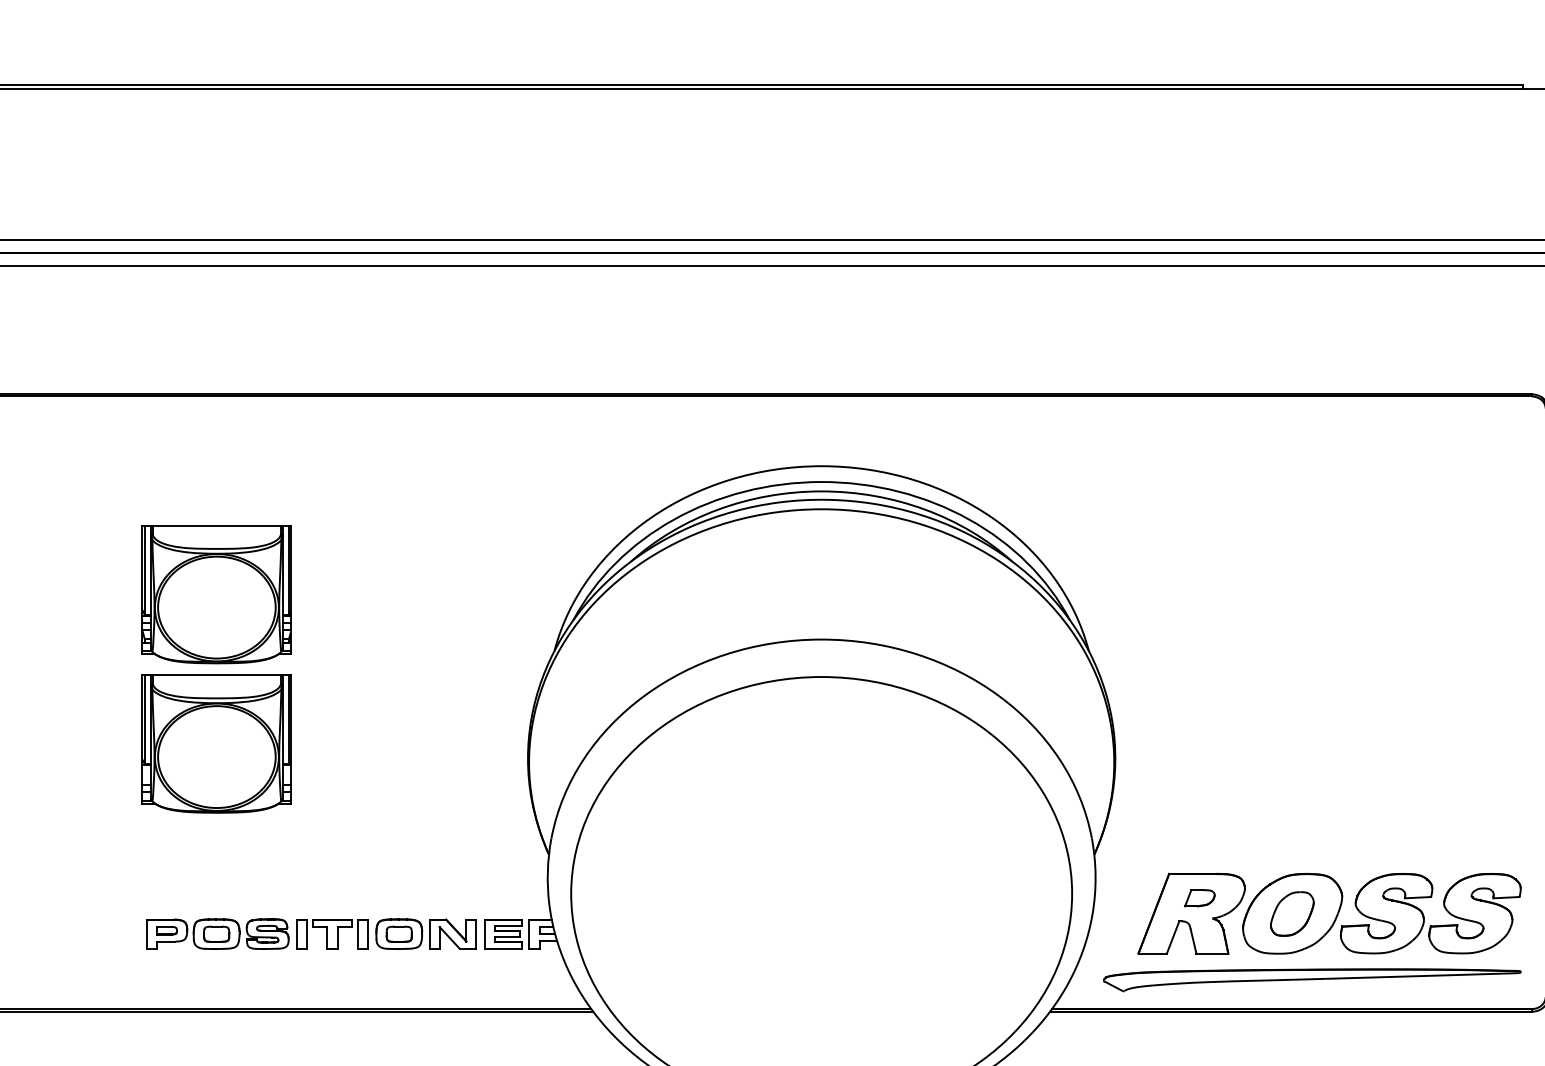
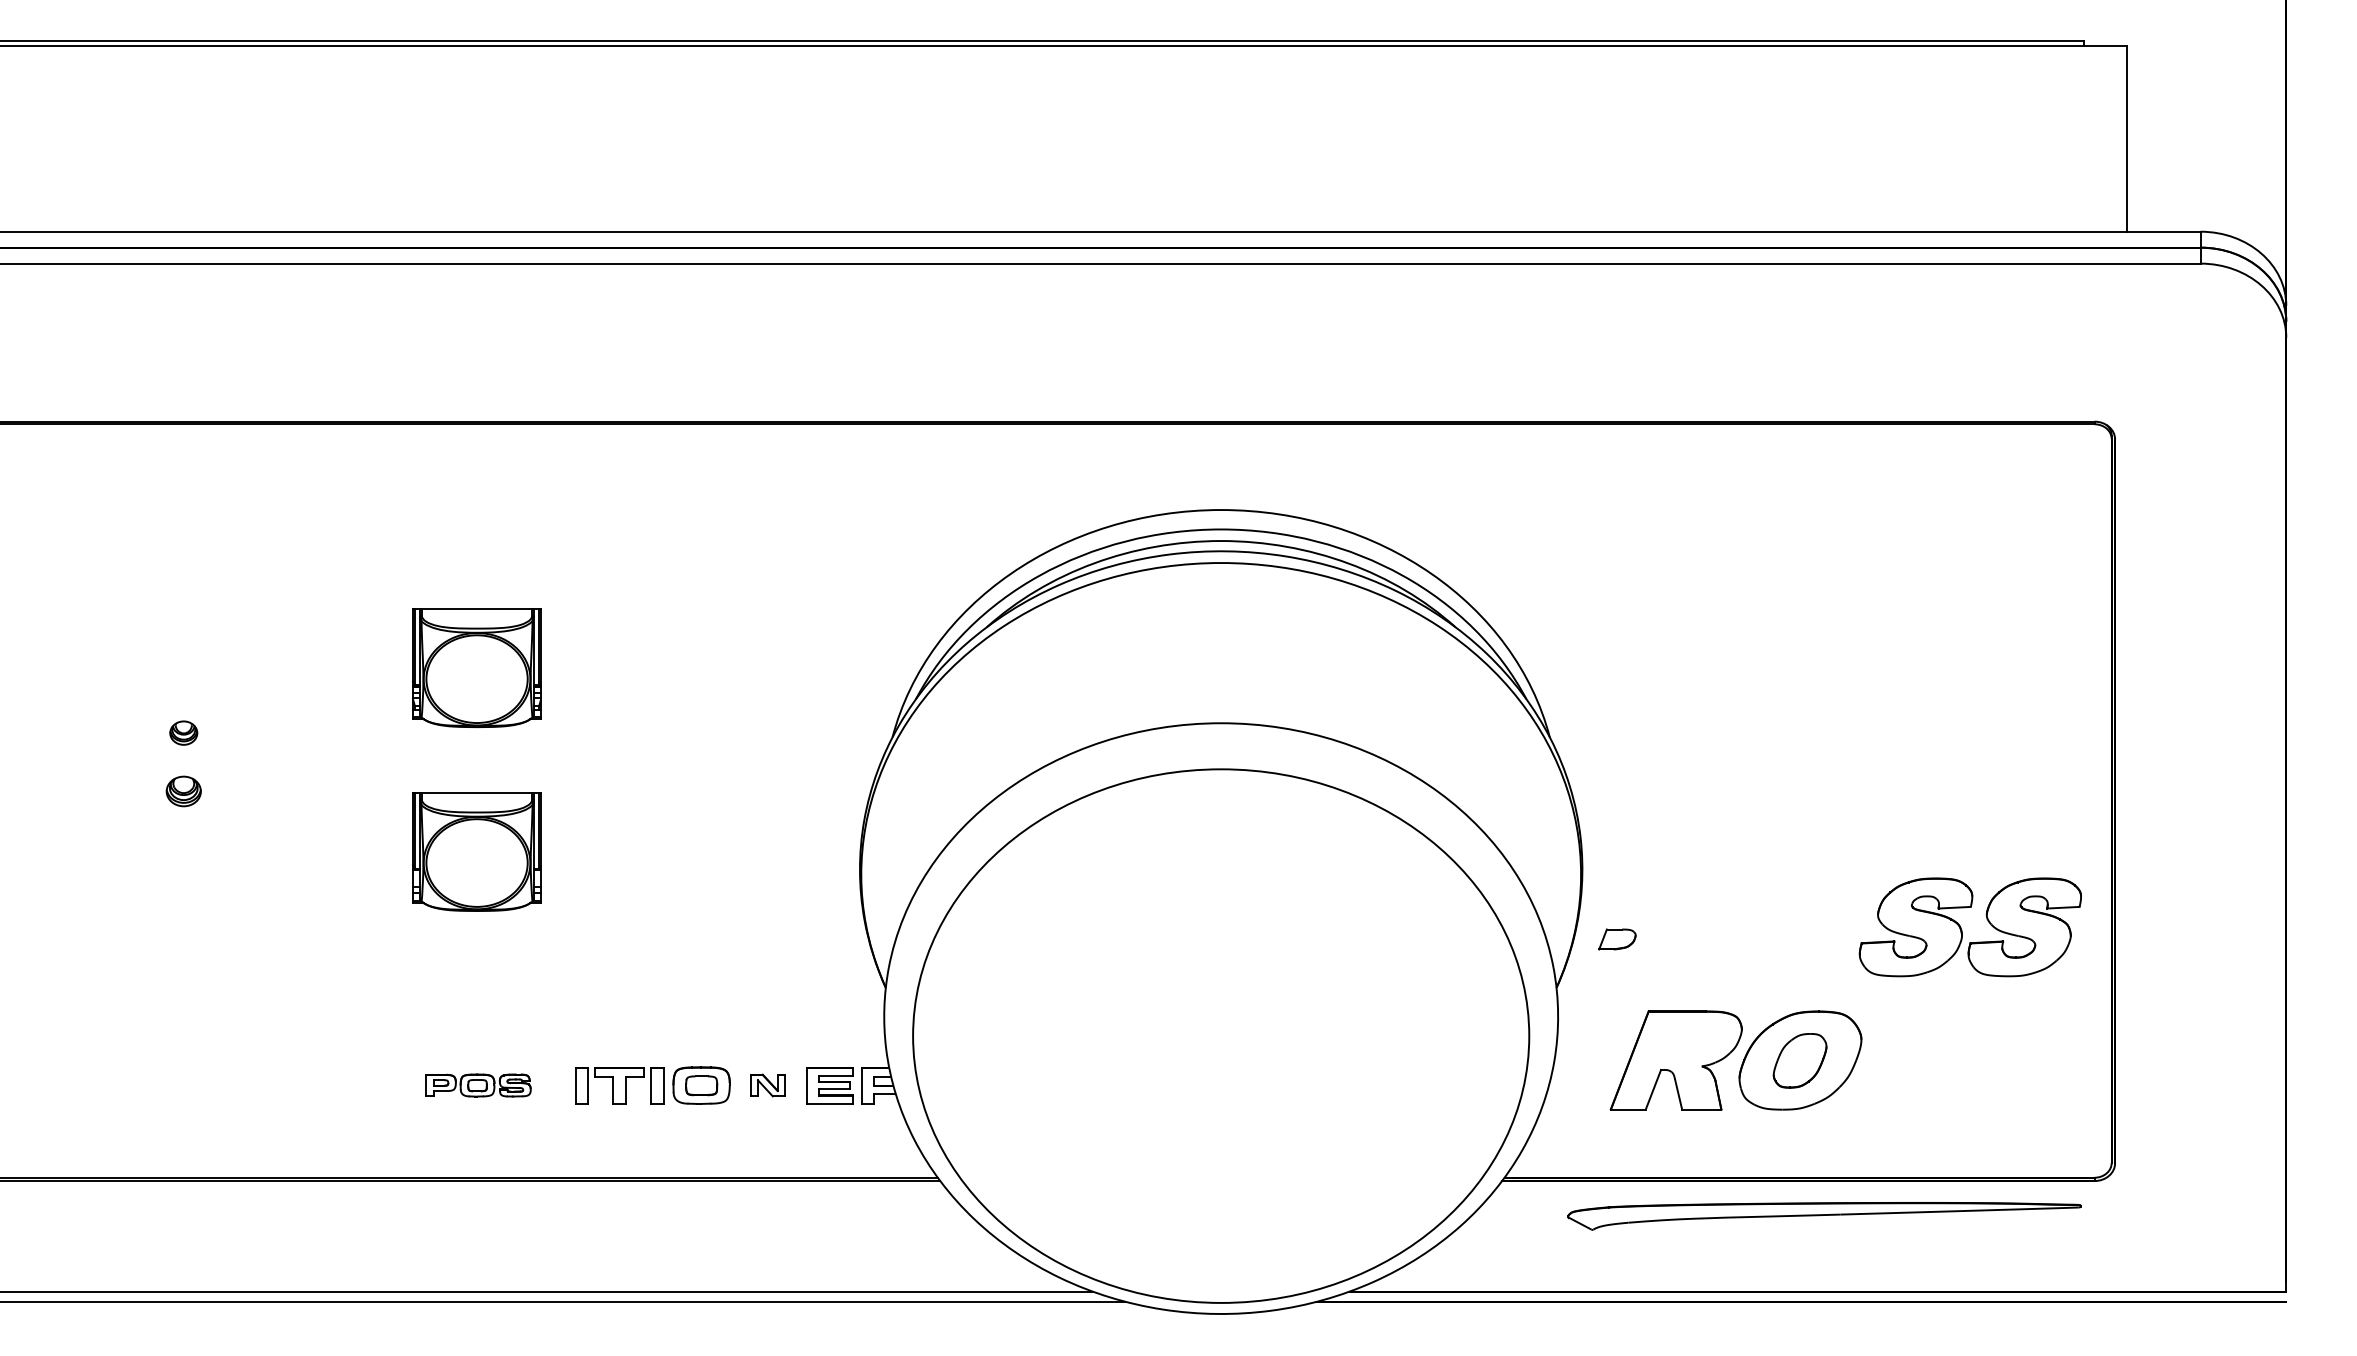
part: (216, 594) -> (476, 667), size x0.7
part: (216, 743) -> (476, 851), size x0.7
part: (1199, 898) -> (1617, 939), moved
part: (1424, 916) -> (1962, 930), moved
part: (217, 934) -> (478, 1085), size x0.6
part: (452, 934) -> (767, 1085), size x0.6
part: (1312, 980) -> (1824, 1216), moved

